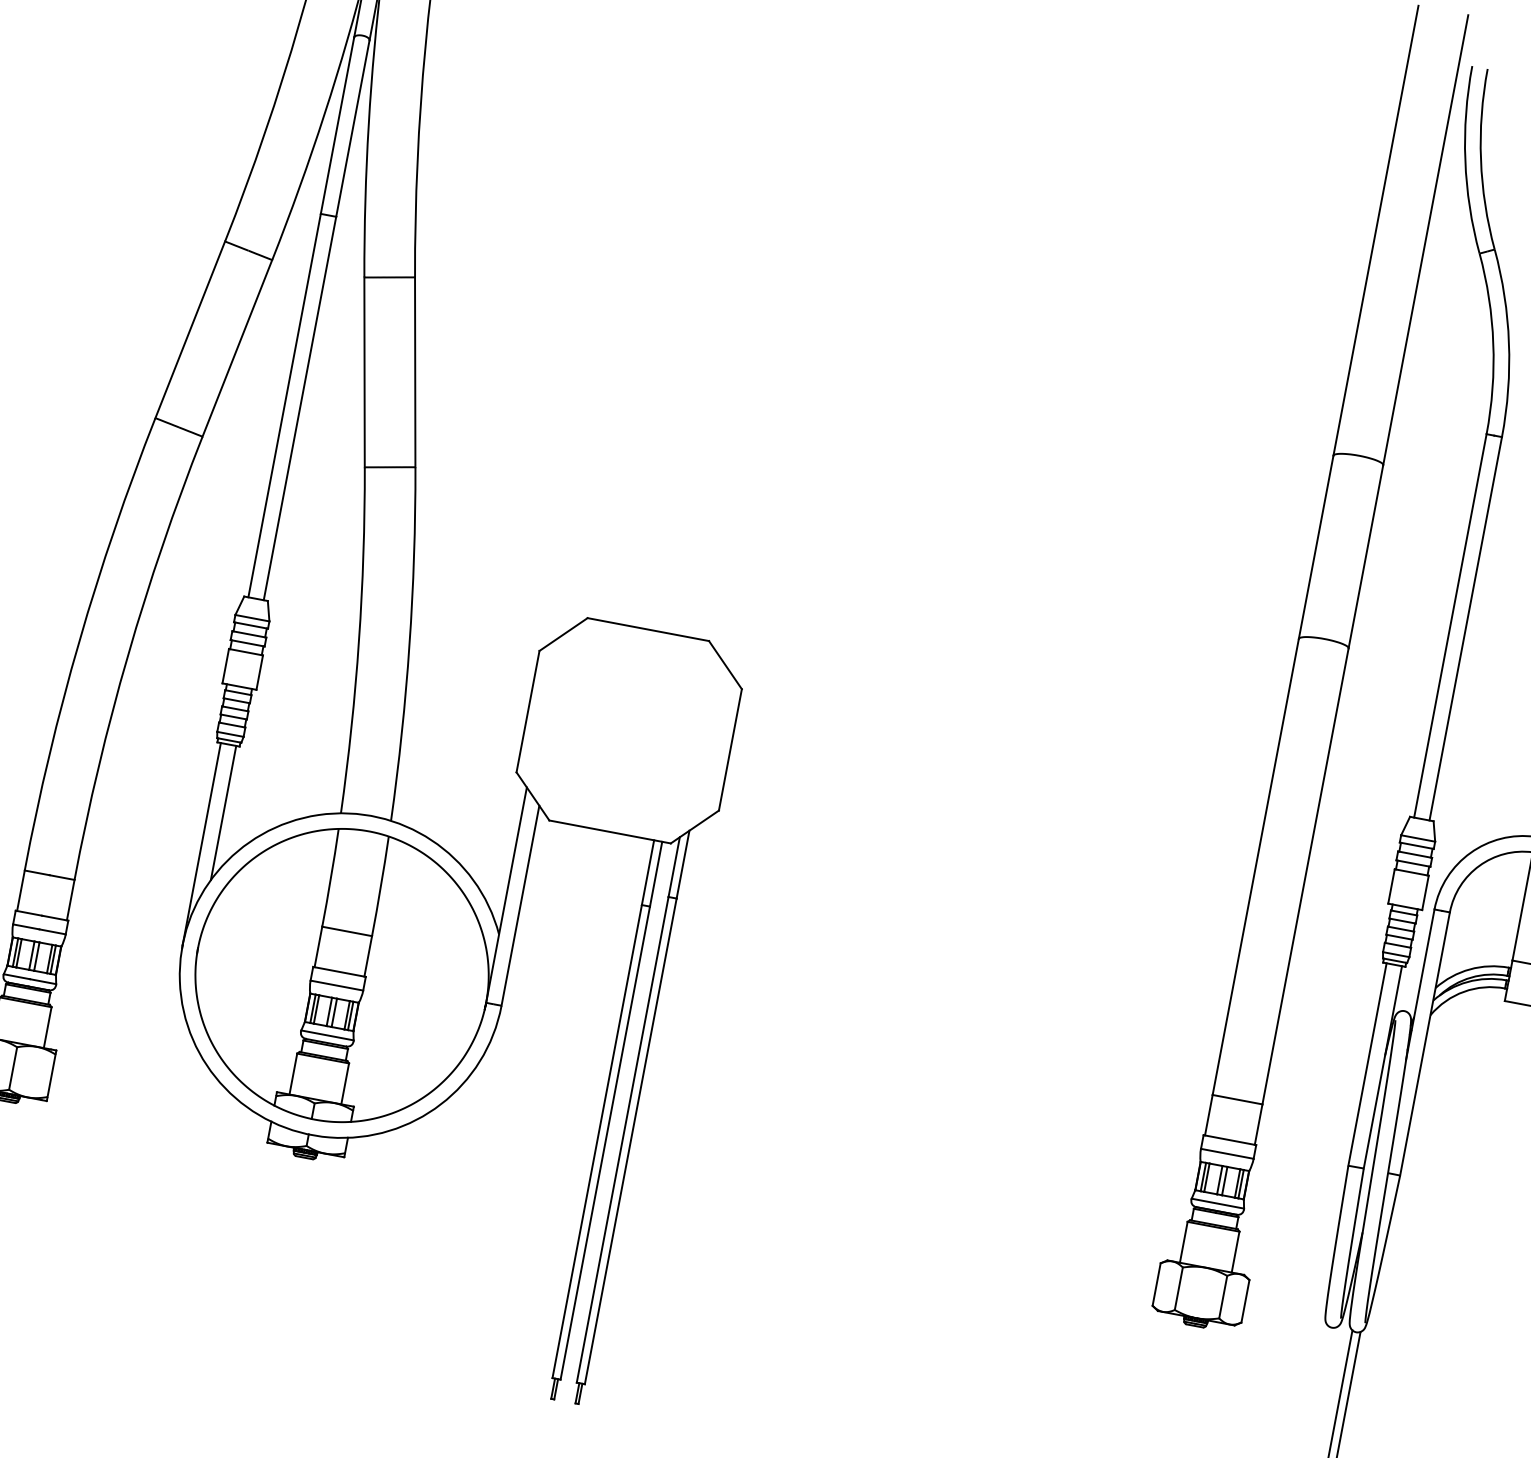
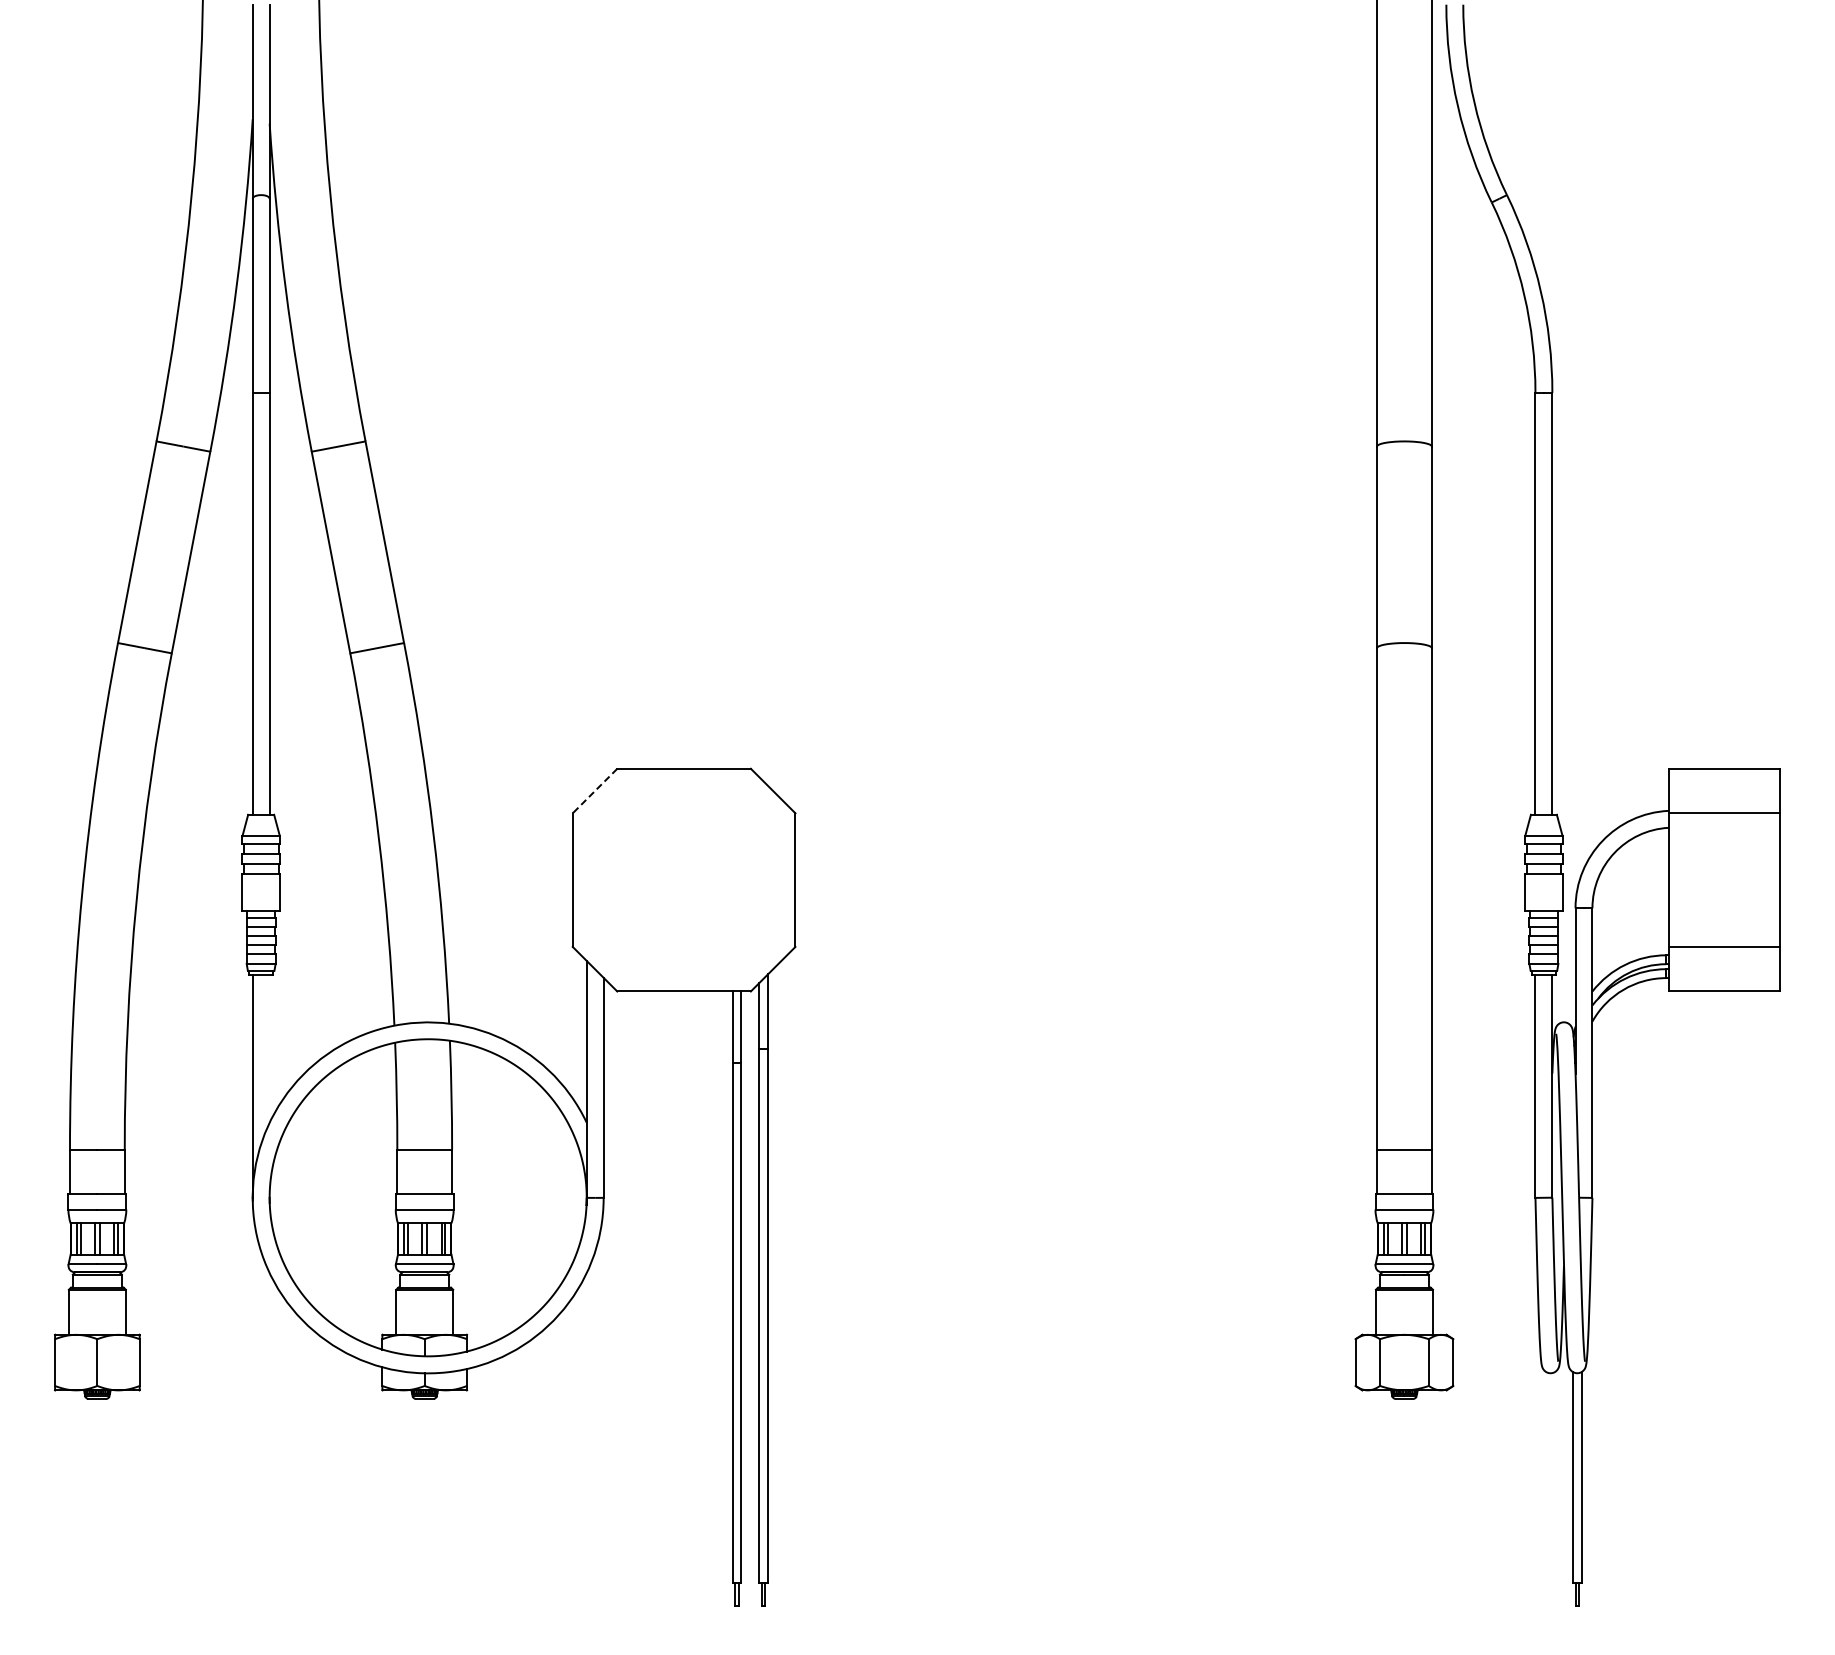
line: (563, 634) -> (594, 791), solid -> dashed
line: (223, 812) -> (269, 1048), removed

